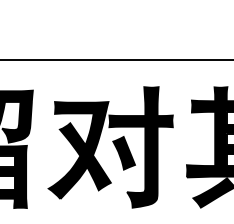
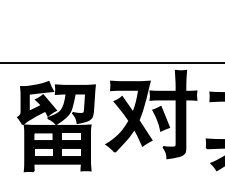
part: (110, 147) -> (151, 114), moved

